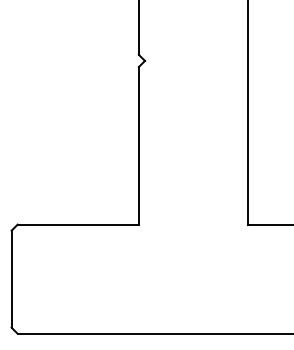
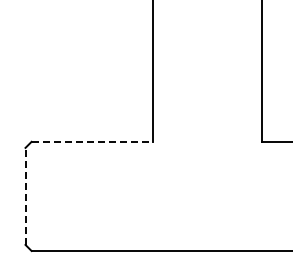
line: (78, 224) -> (92, 141), solid -> dashed
line: (11, 279) -> (25, 196), solid -> dashed

